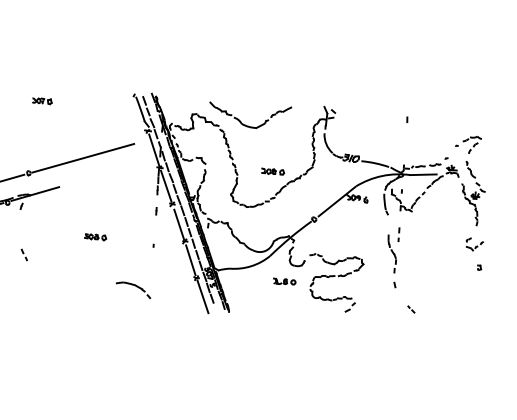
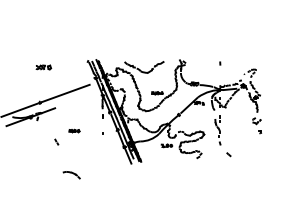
part: (43, 101) -> (44, 67), size x1.6
part: (23, 253) -> (56, 141), moved
part: (133, 290) -> (71, 175), moved

